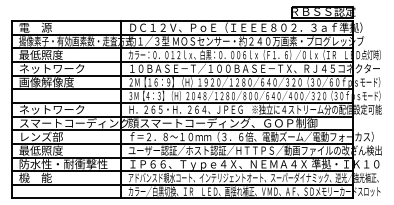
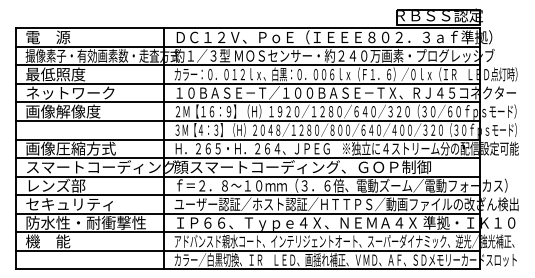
text: (52, 109) -> (70, 148), ネットワーク -> 画像圧縮方式
text: (51, 150) -> (69, 204), 最低照度 -> セキュリティ

